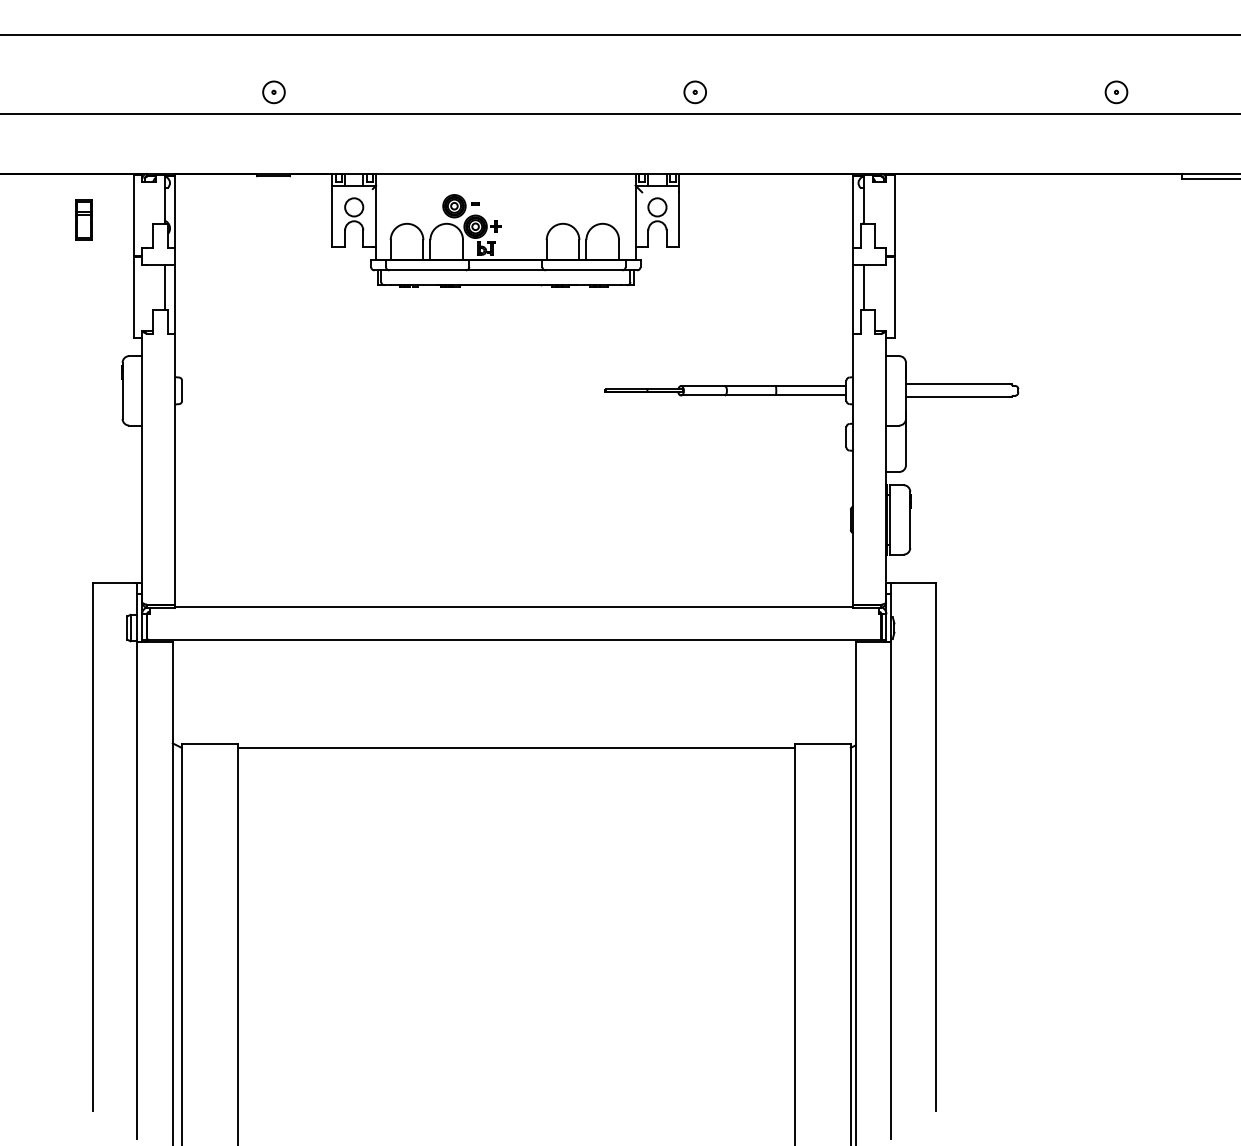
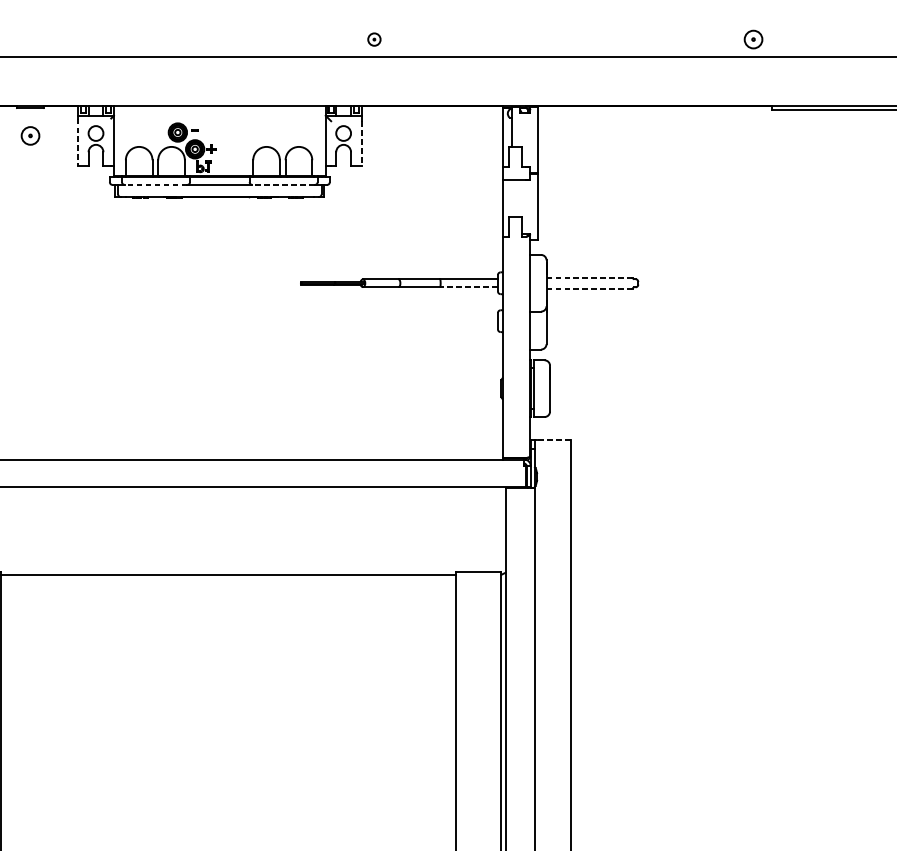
part: (273, 92) -> (30, 136), moved
part: (694, 92) -> (373, 39), size x0.7
part: (1116, 92) -> (753, 39), moved
line: (332, 218) -> (78, 142), solid -> dashed
line: (679, 220) -> (361, 144), solid -> dashed
line: (427, 270) -> (155, 185), solid -> dashed
line: (583, 270) -> (283, 185), solid -> dashed
line: (863, 287) -> (511, 198), removed
line: (958, 384) -> (589, 278), solid -> dashed
line: (810, 395) -> (468, 287), solid -> dashed
line: (958, 397) -> (589, 288), solid -> dashed
line: (915, 582) -> (554, 439), solid -> dashed

